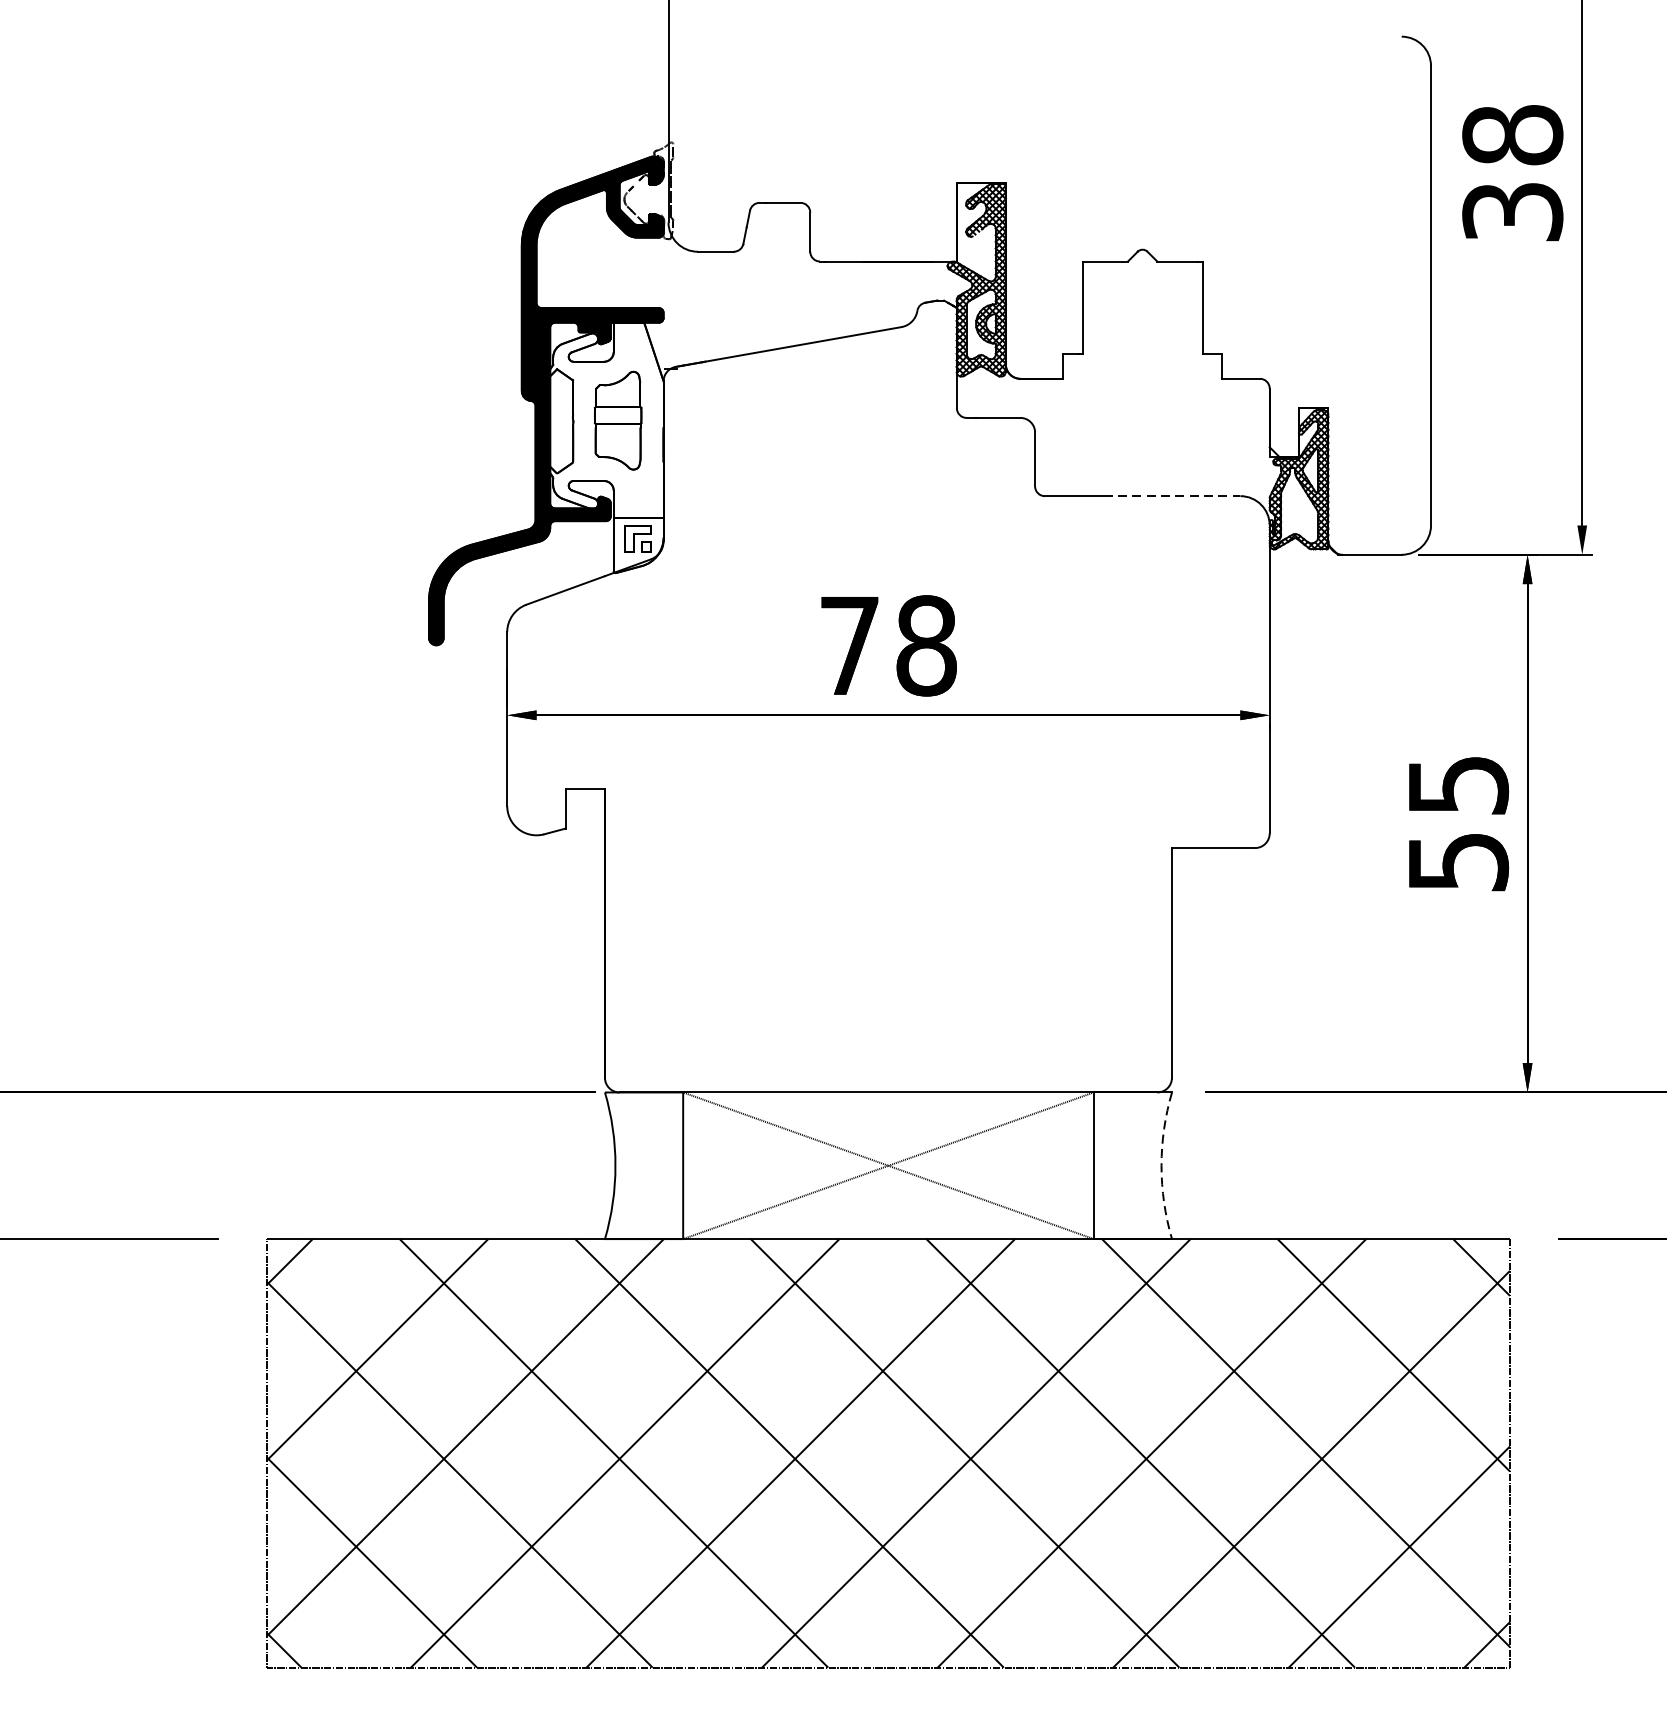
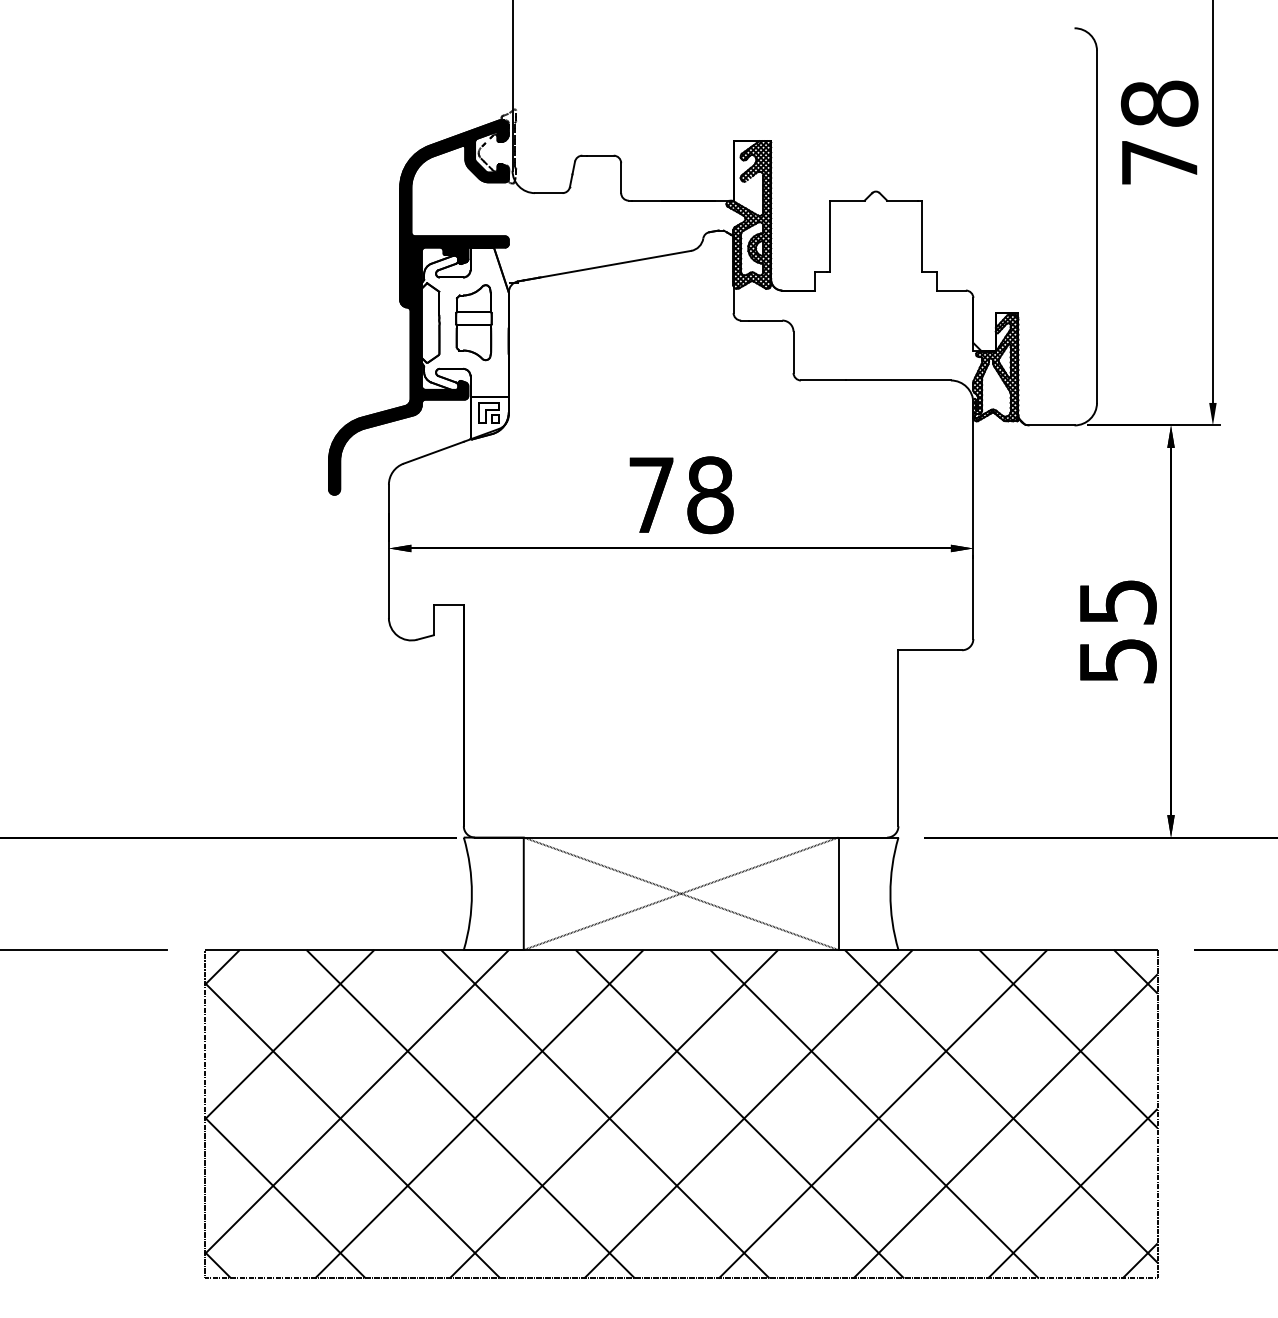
text: (1512, 211) -> (1159, 162), 38 -> 78
line: (1172, 496) -> (898, 380), dashed -> solid
arc: (1161, 1165) -> (890, 893), dashed -> solid

